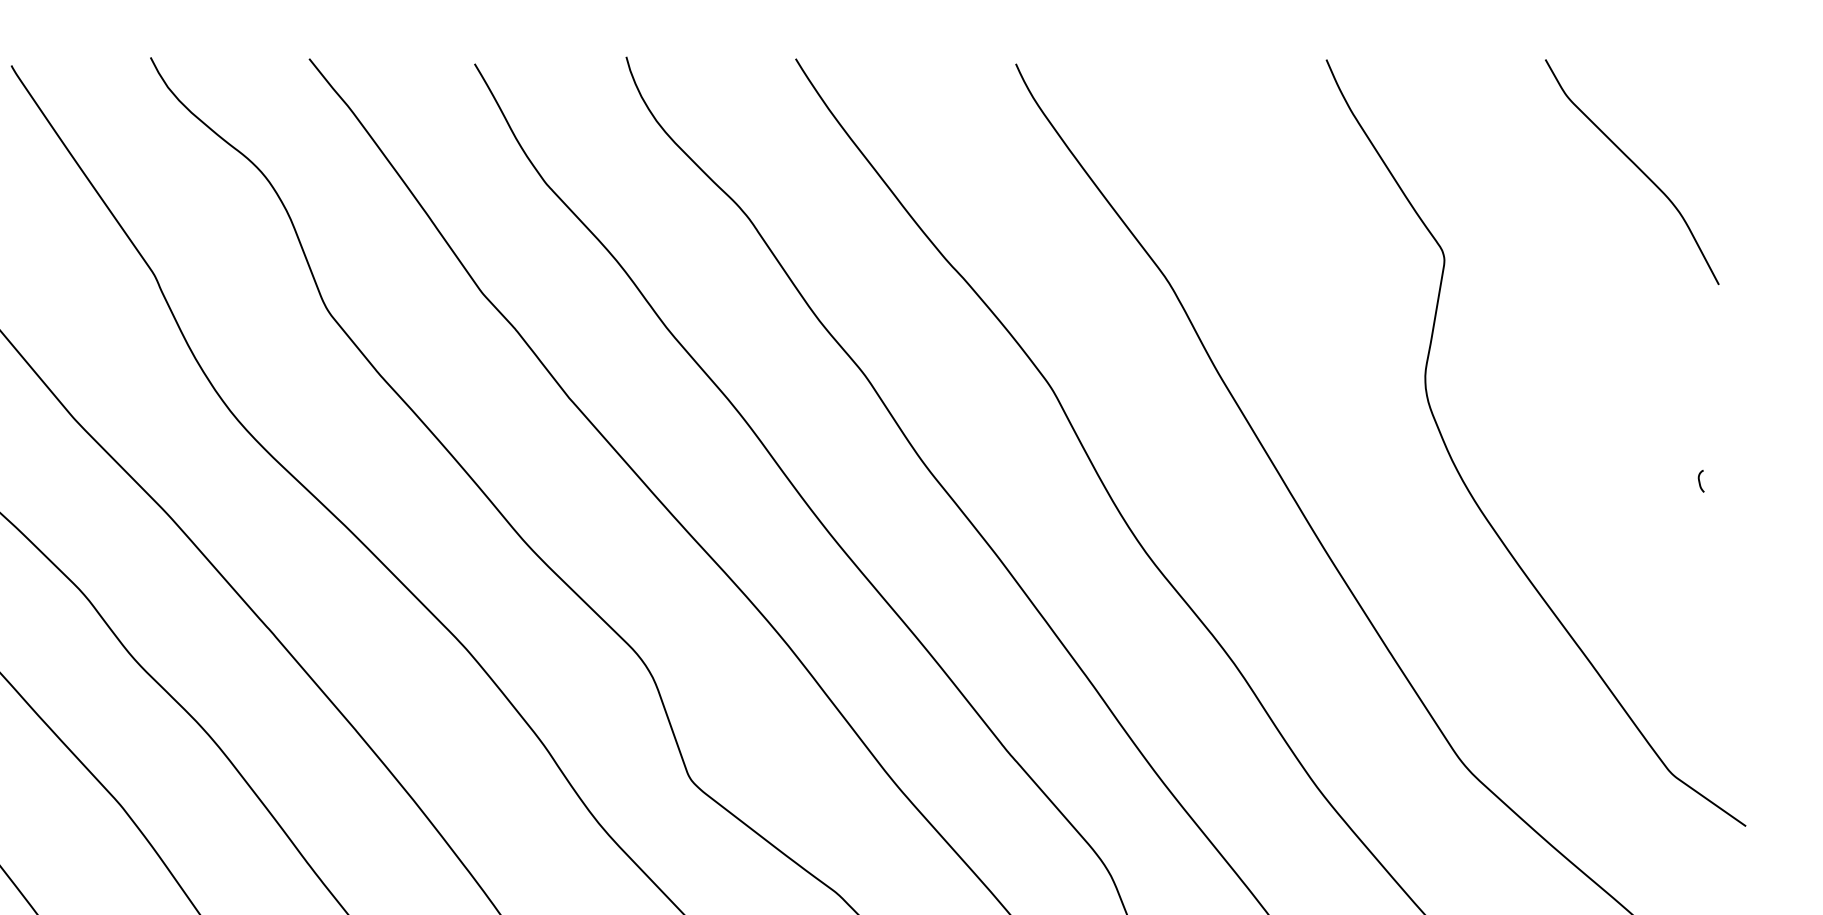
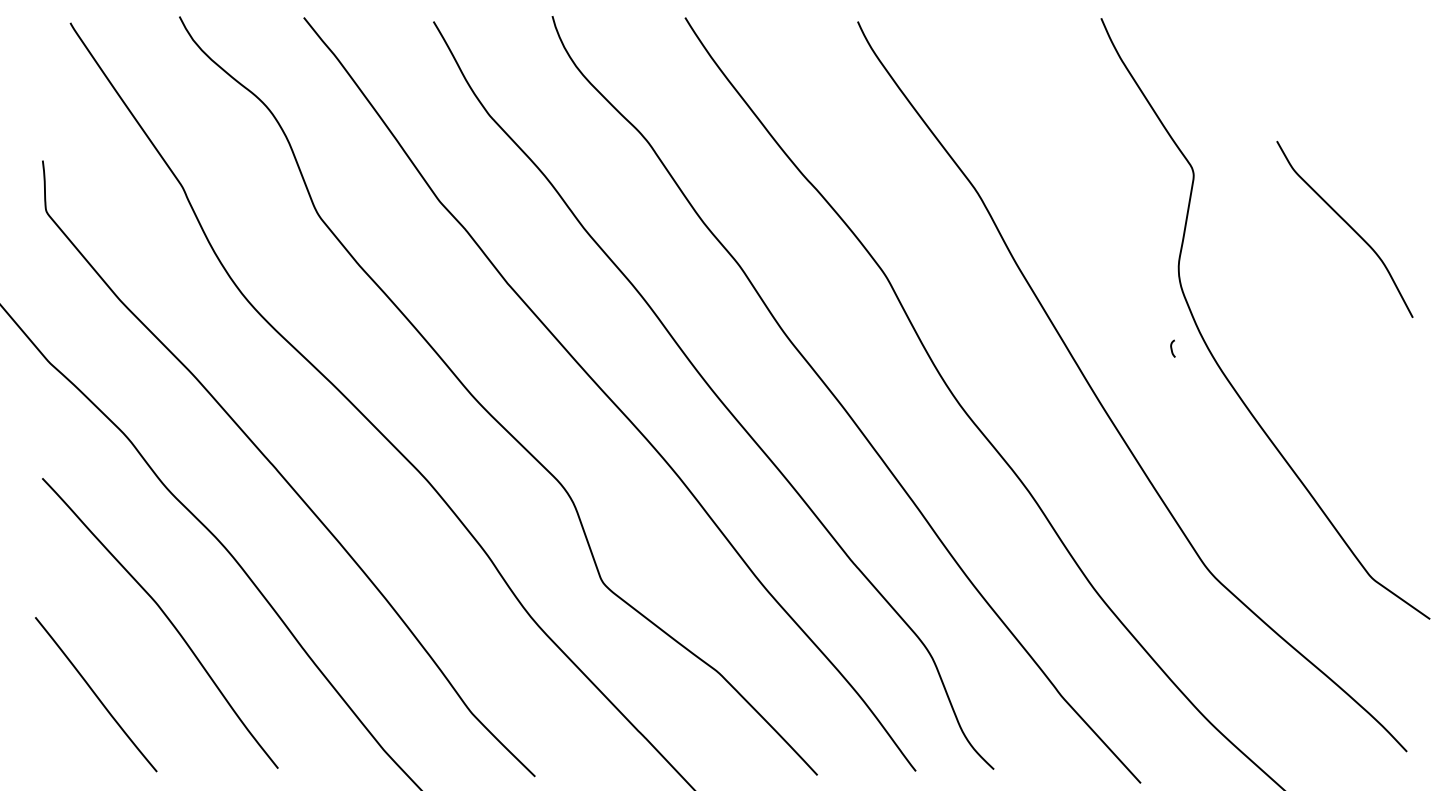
curve: (1635, 167) -> (1347, 225), moved
curve: (1700, 480) -> (1172, 348), moved

